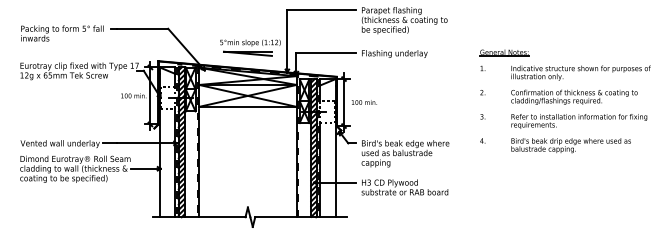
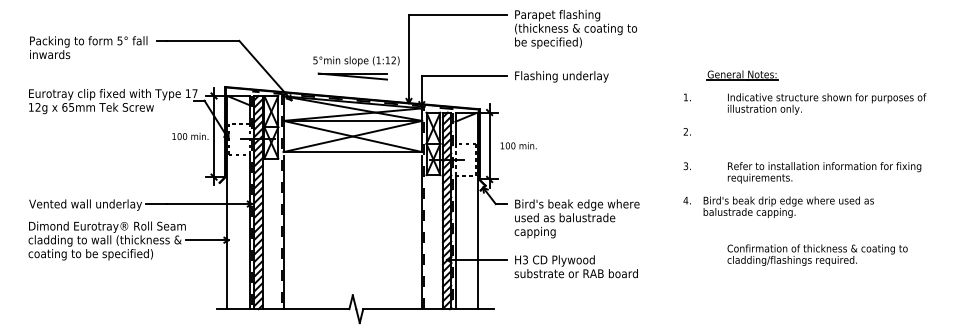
part: (504, 52) -> (742, 74), moved
text: (574, 96) -> (817, 254), moved
text: (570, 145) -> (787, 207), moved

